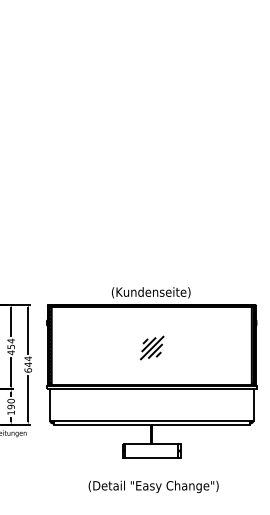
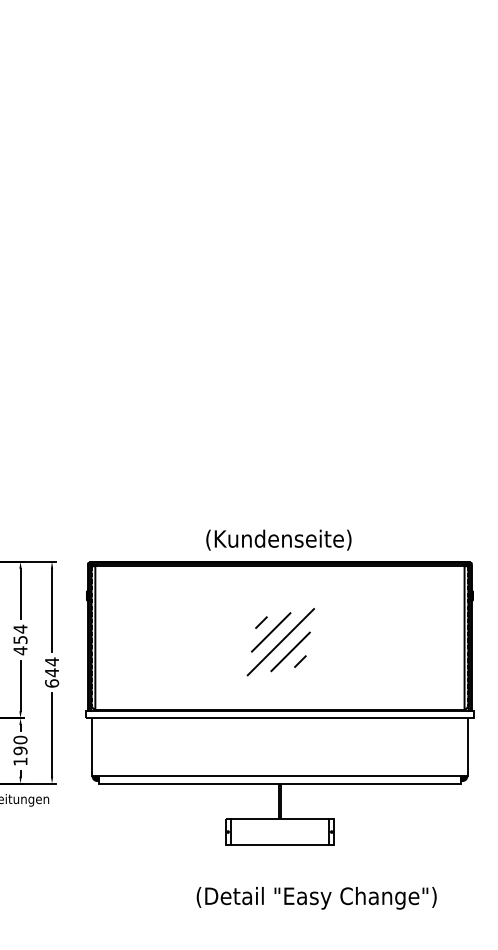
part: (151, 347) -> (279, 641), size x1.6
text: (153, 486) -> (316, 897), moved

